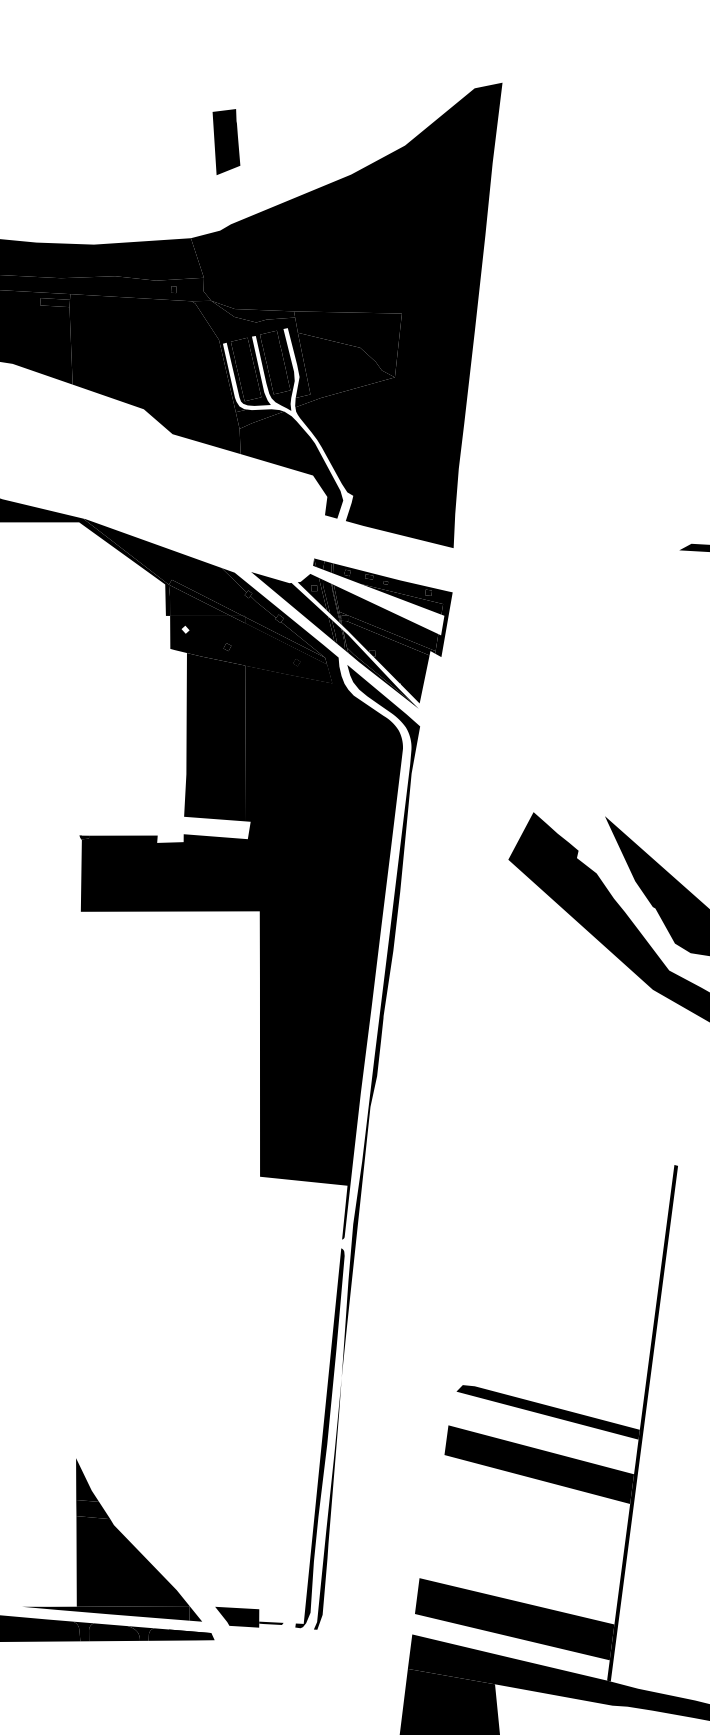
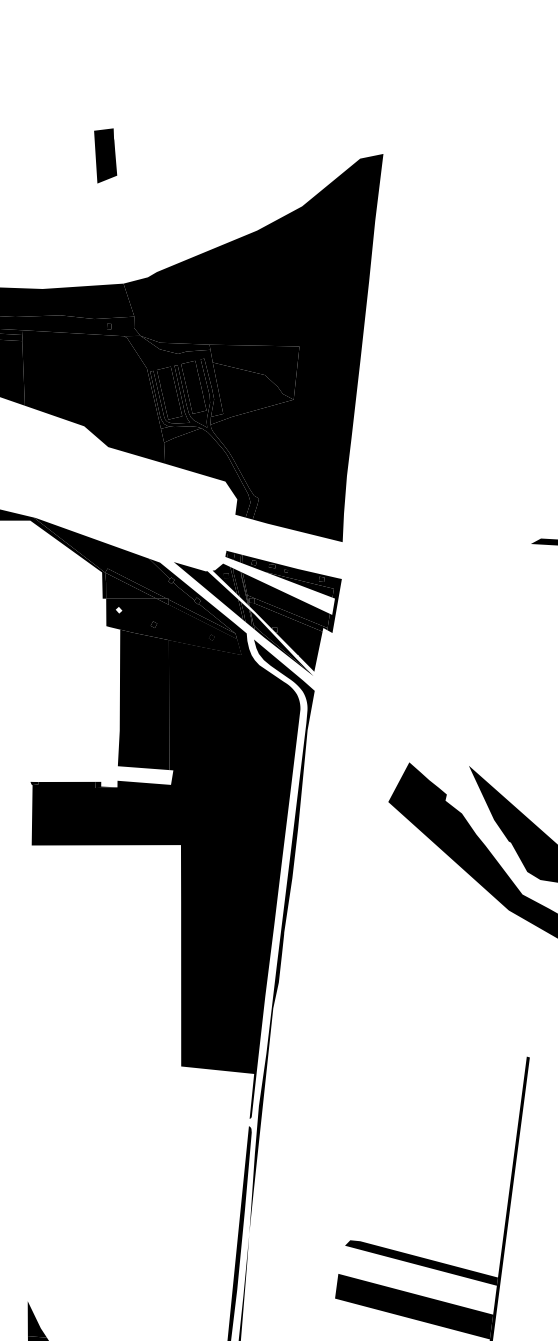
part: (226, 141) -> (105, 155), moved
fill: (287, 424) -> (204, 439), added
fill: (170, 838) -> (106, 784), added

